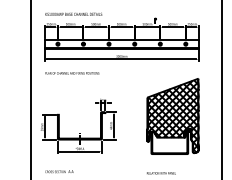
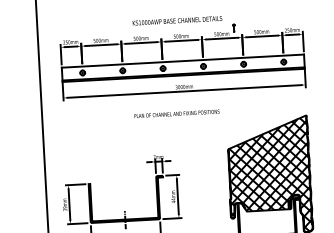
text: (73, 13) -> (176, 19), moved
text: (72, 73) -> (177, 114), moved

